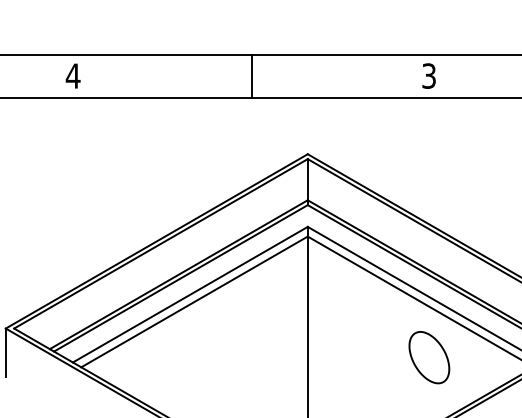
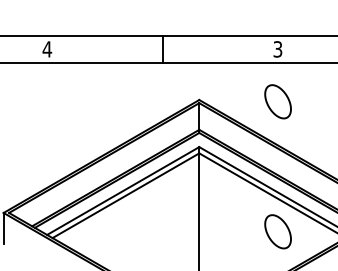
part: (428, 156) -> (277, 101), added

